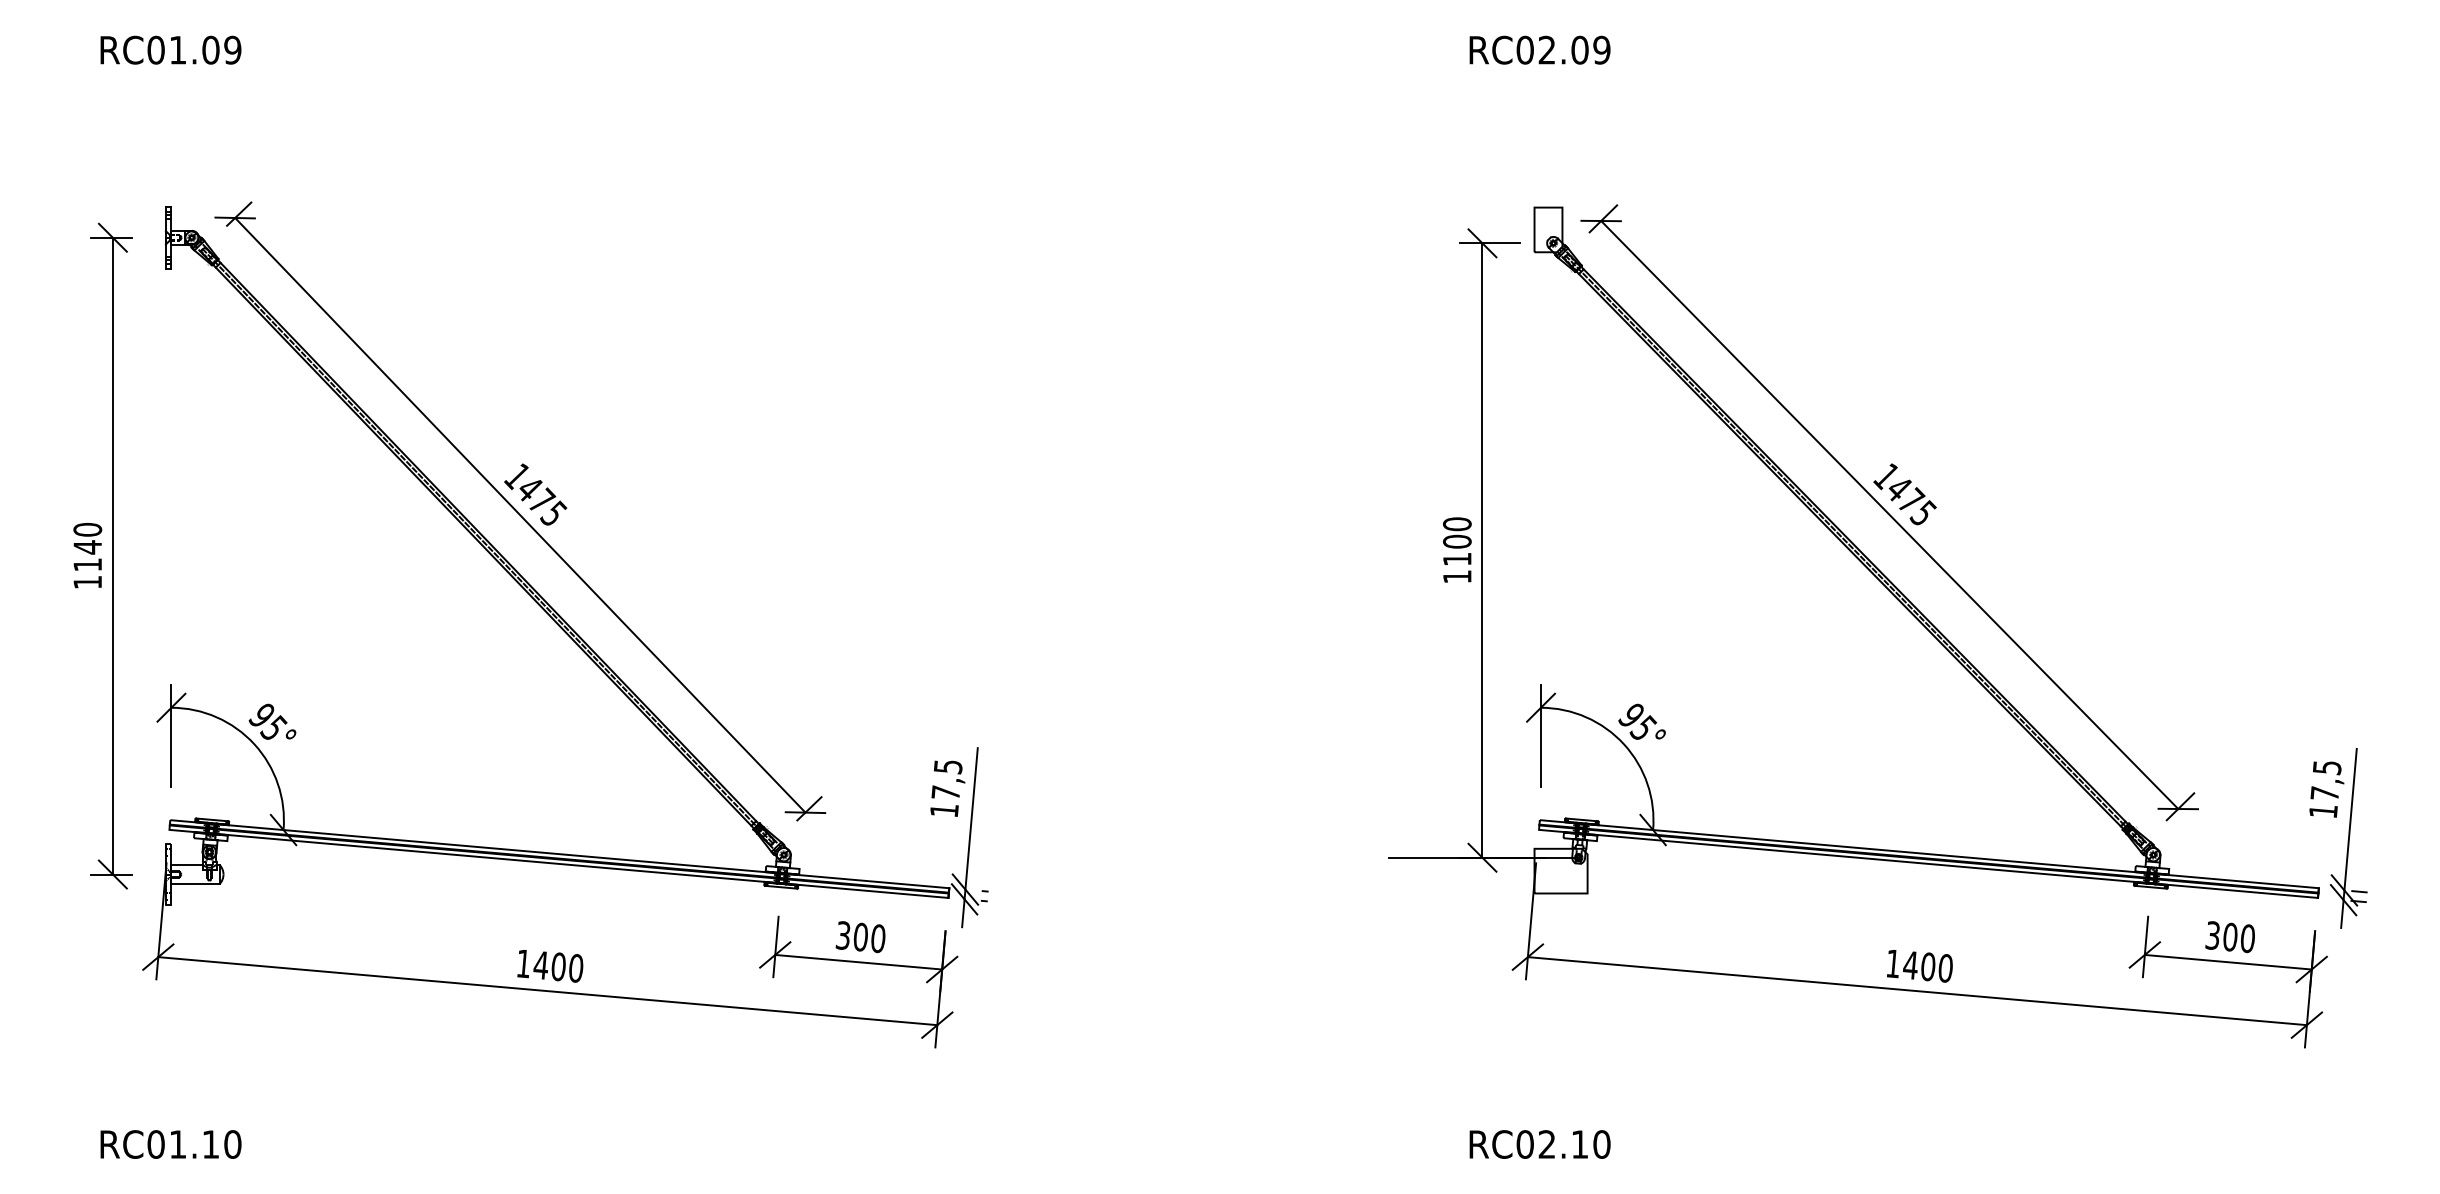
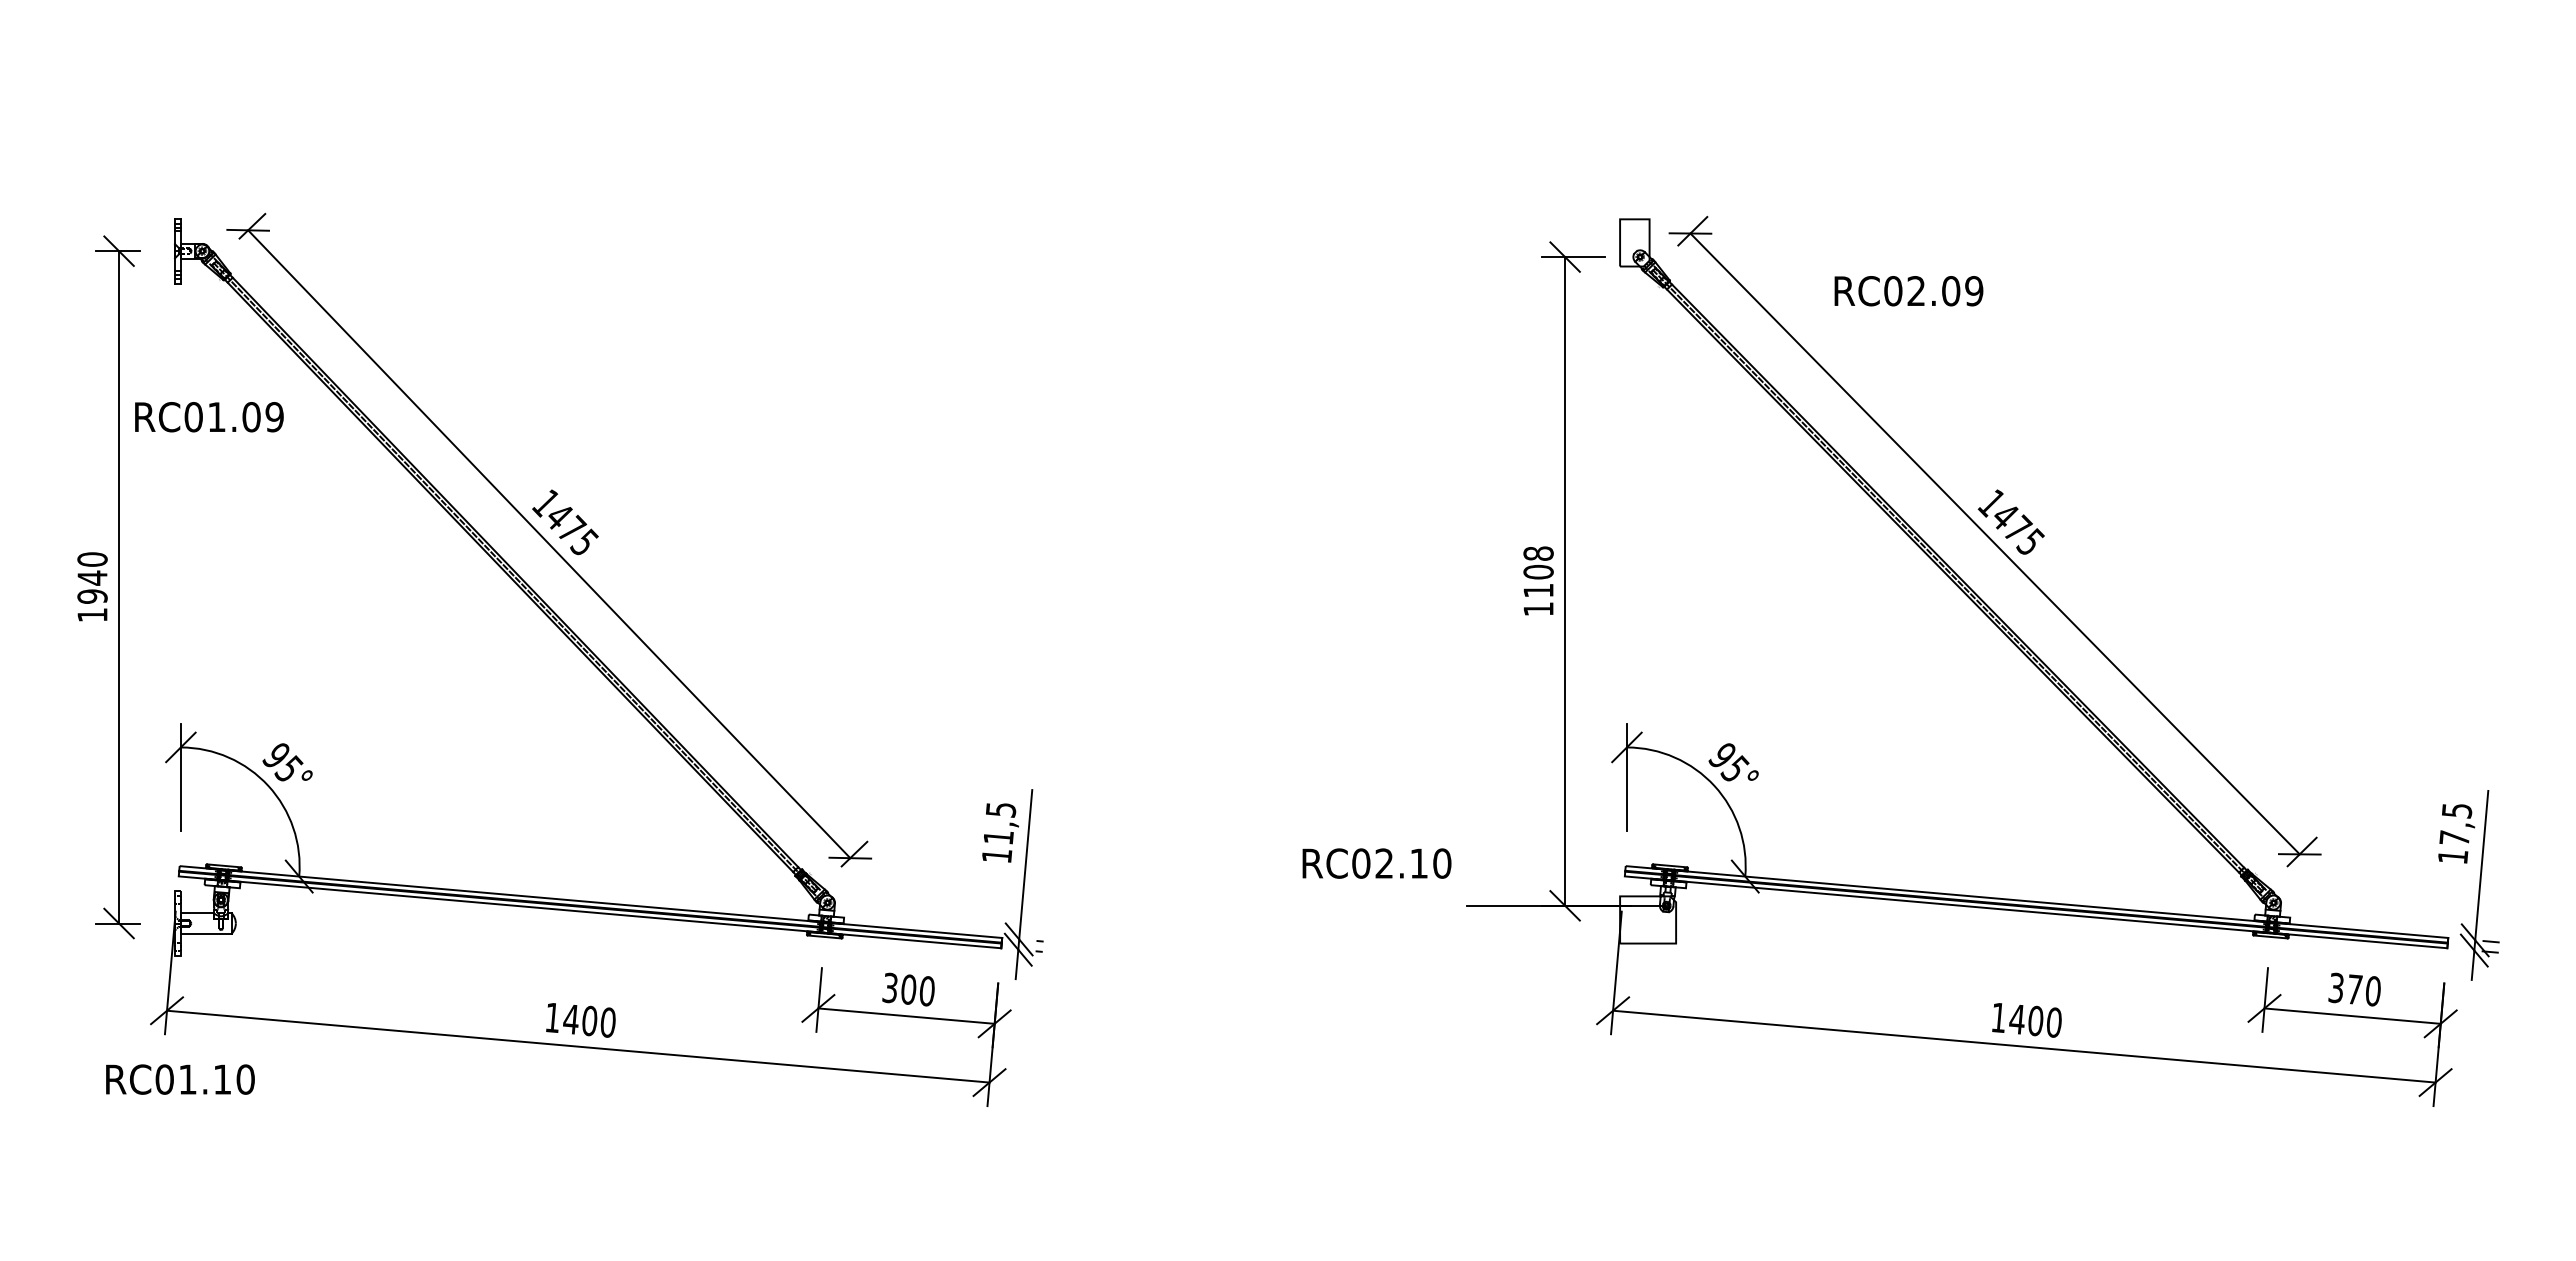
text: (171, 50) -> (209, 417), moved
text: (1539, 50) -> (1908, 291), moved
text: (1457, 524) -> (1538, 553), 1100 -> 1108
text: (87, 564) -> (92, 596), 1140 -> 1940
text: (945, 792) -> (998, 836), 17,5 -> 11,5
text: (2230, 937) -> (2354, 989), 300 -> 370
text: (171, 1144) -> (180, 1079), moved
text: (1539, 1144) -> (1376, 863), moved

